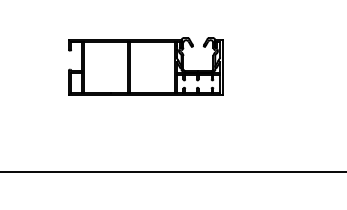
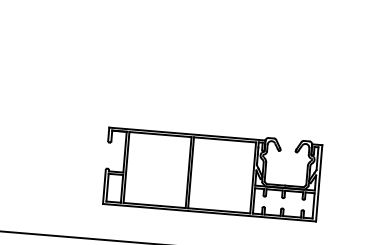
part: (145, 66) -> (212, 172), moved

